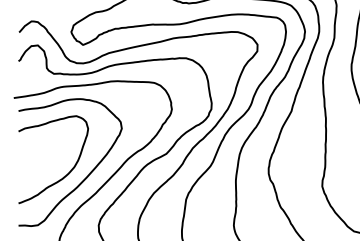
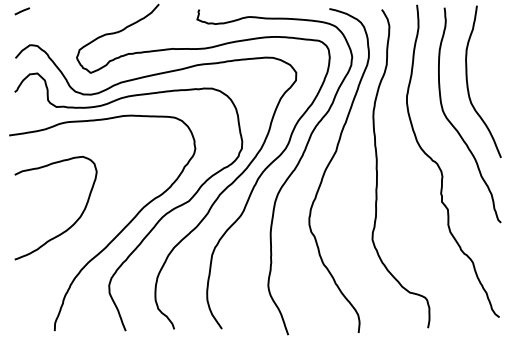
curve: (85, 177) -> (93, 229), removed

